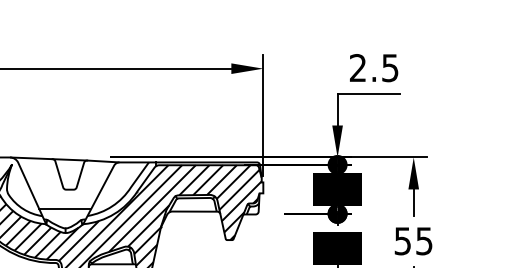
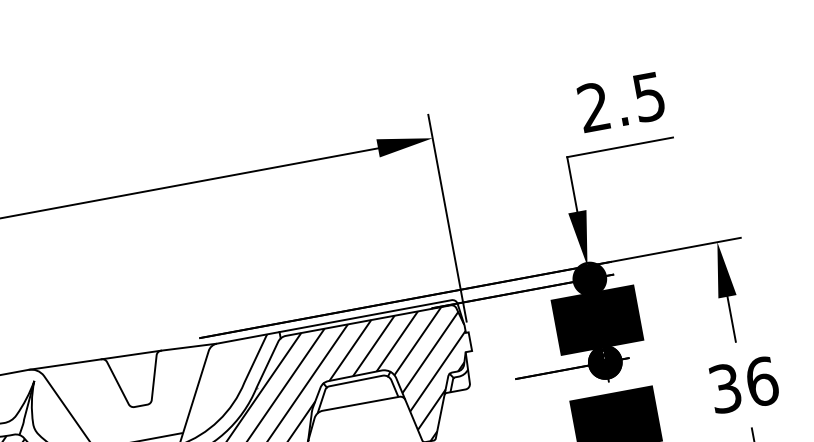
text: (414, 241) -> (745, 385), 55 -> 36

